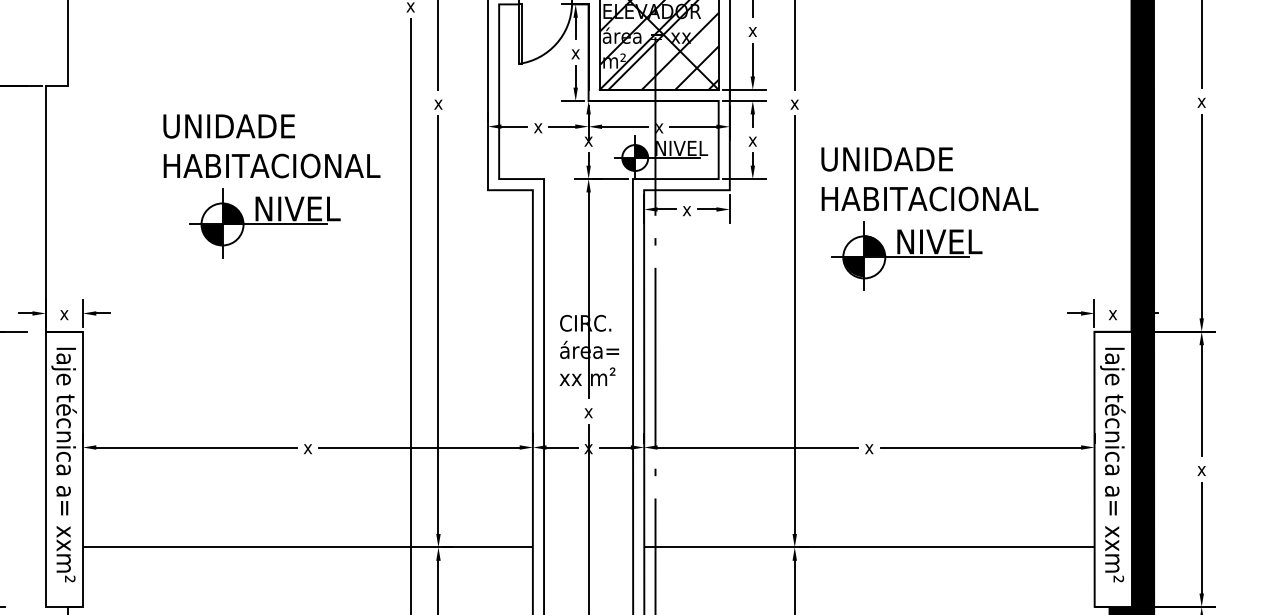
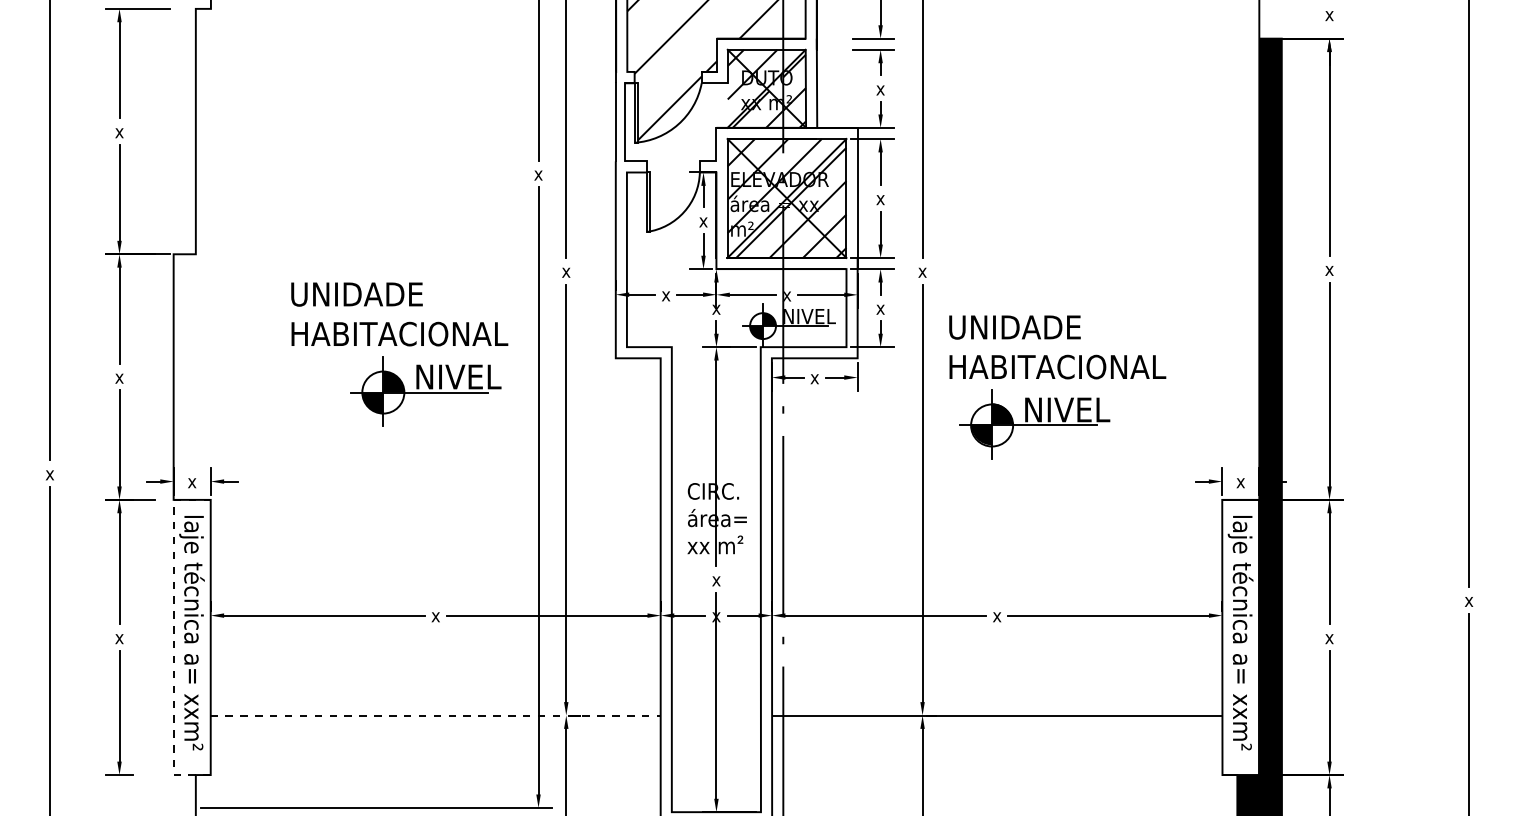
part: (264, 223) -> (425, 391), moved
line: (45, 469) -> (173, 637), solid -> dashed
line: (308, 547) -> (436, 715), solid -> dashed

